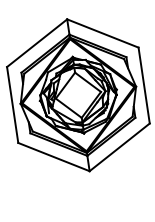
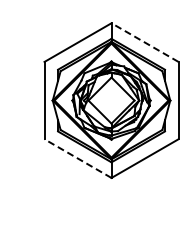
line: (103, 33) -> (145, 42), solid -> dashed
line: (54, 156) -> (78, 158), solid -> dashed

